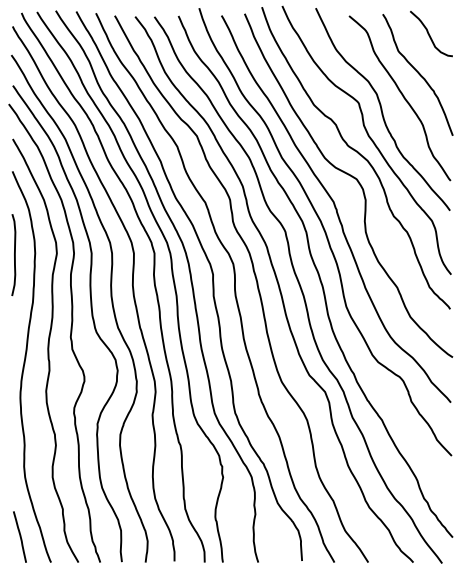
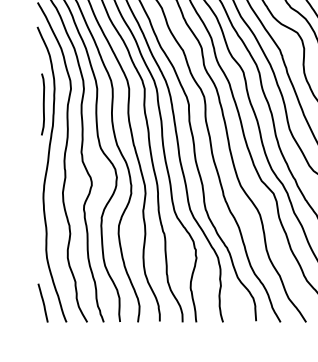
curve: (14, 255) -> (43, 104), moved

